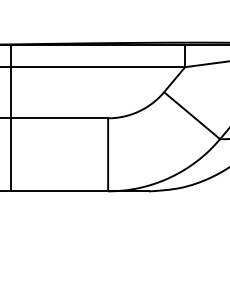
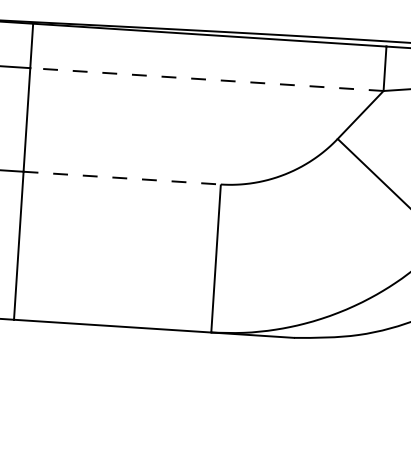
line: (97, 67) -> (205, 80), solid -> dashed
line: (59, 118) -> (122, 178), solid -> dashed

